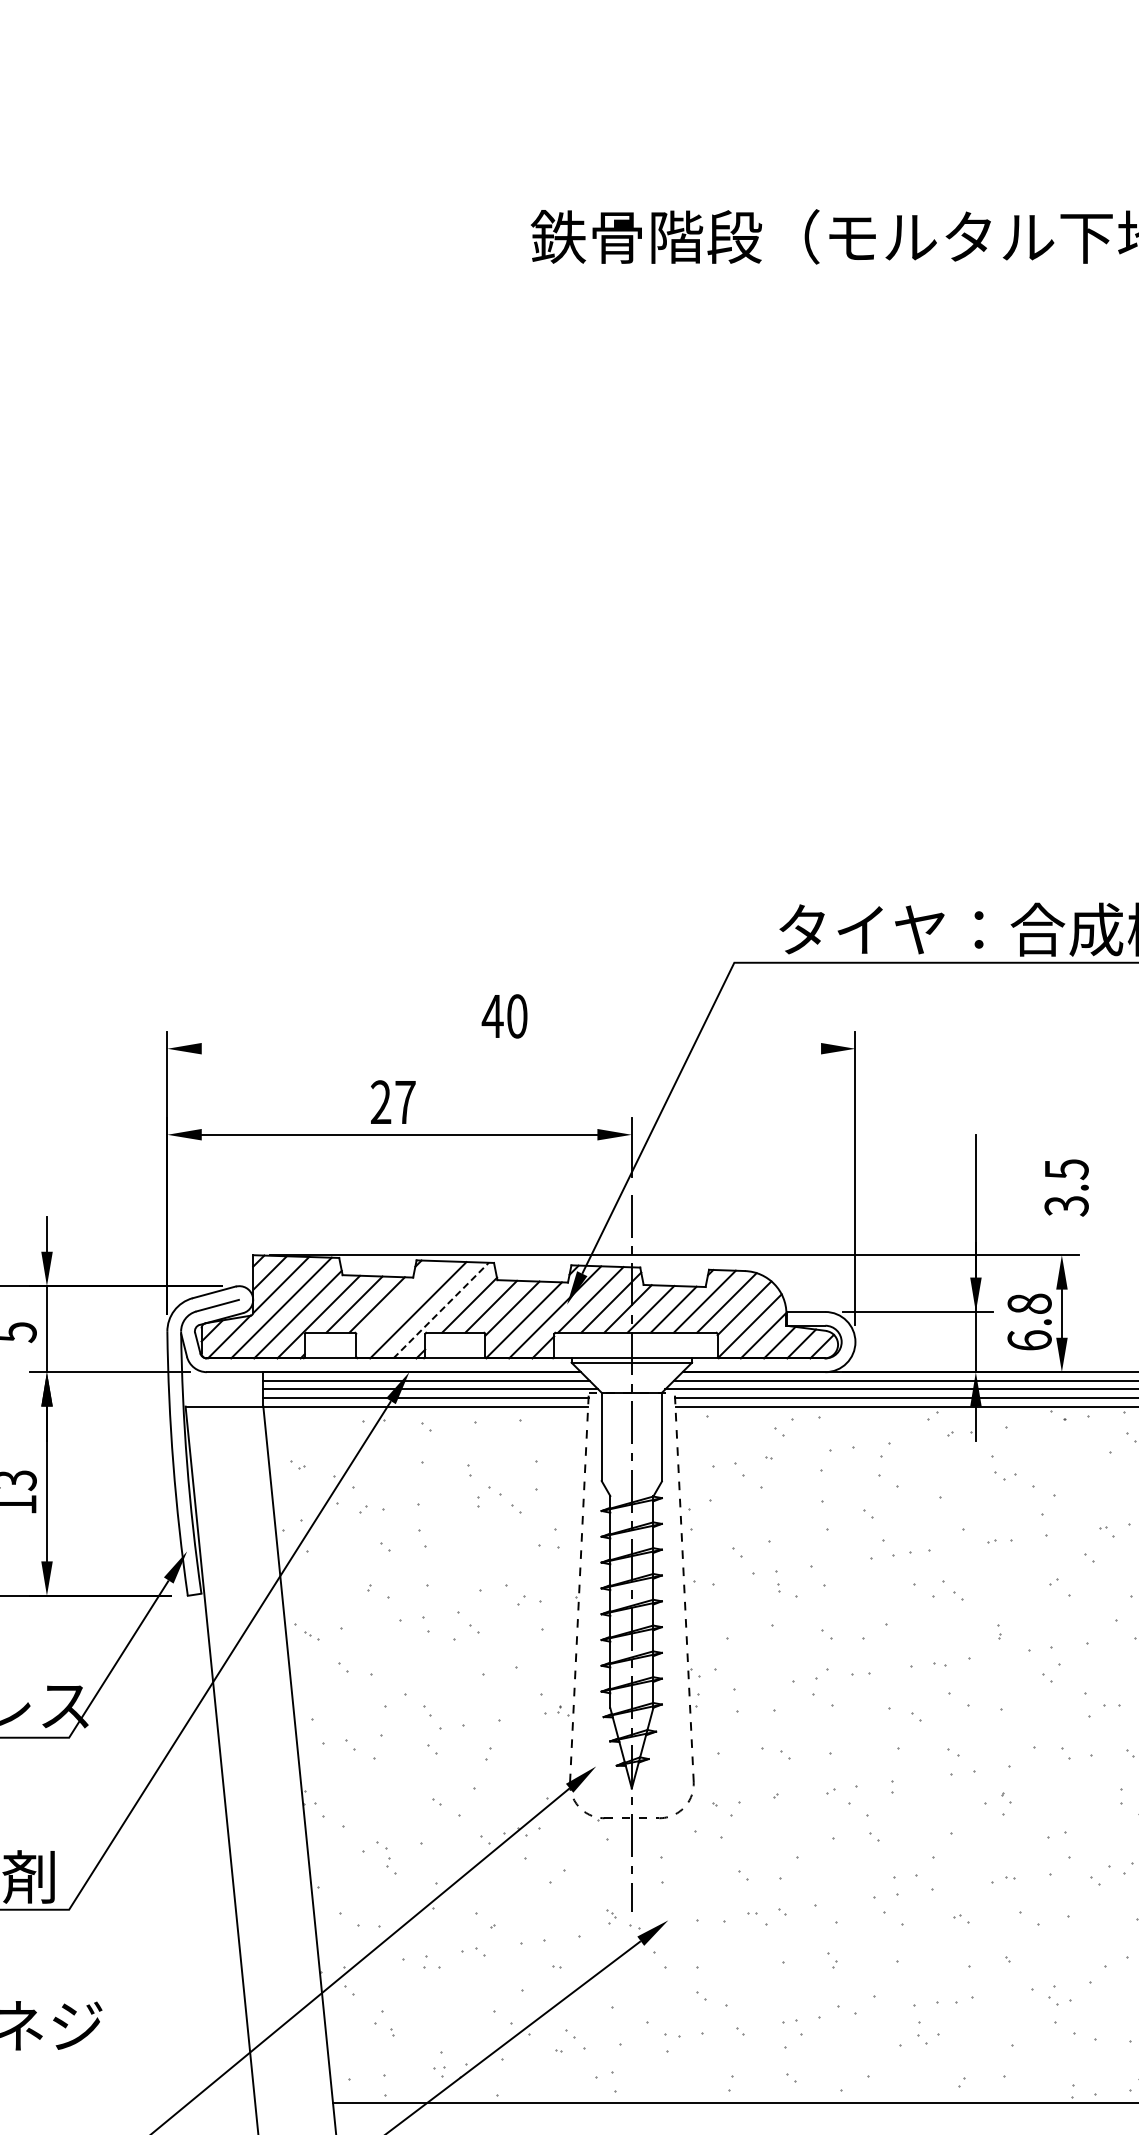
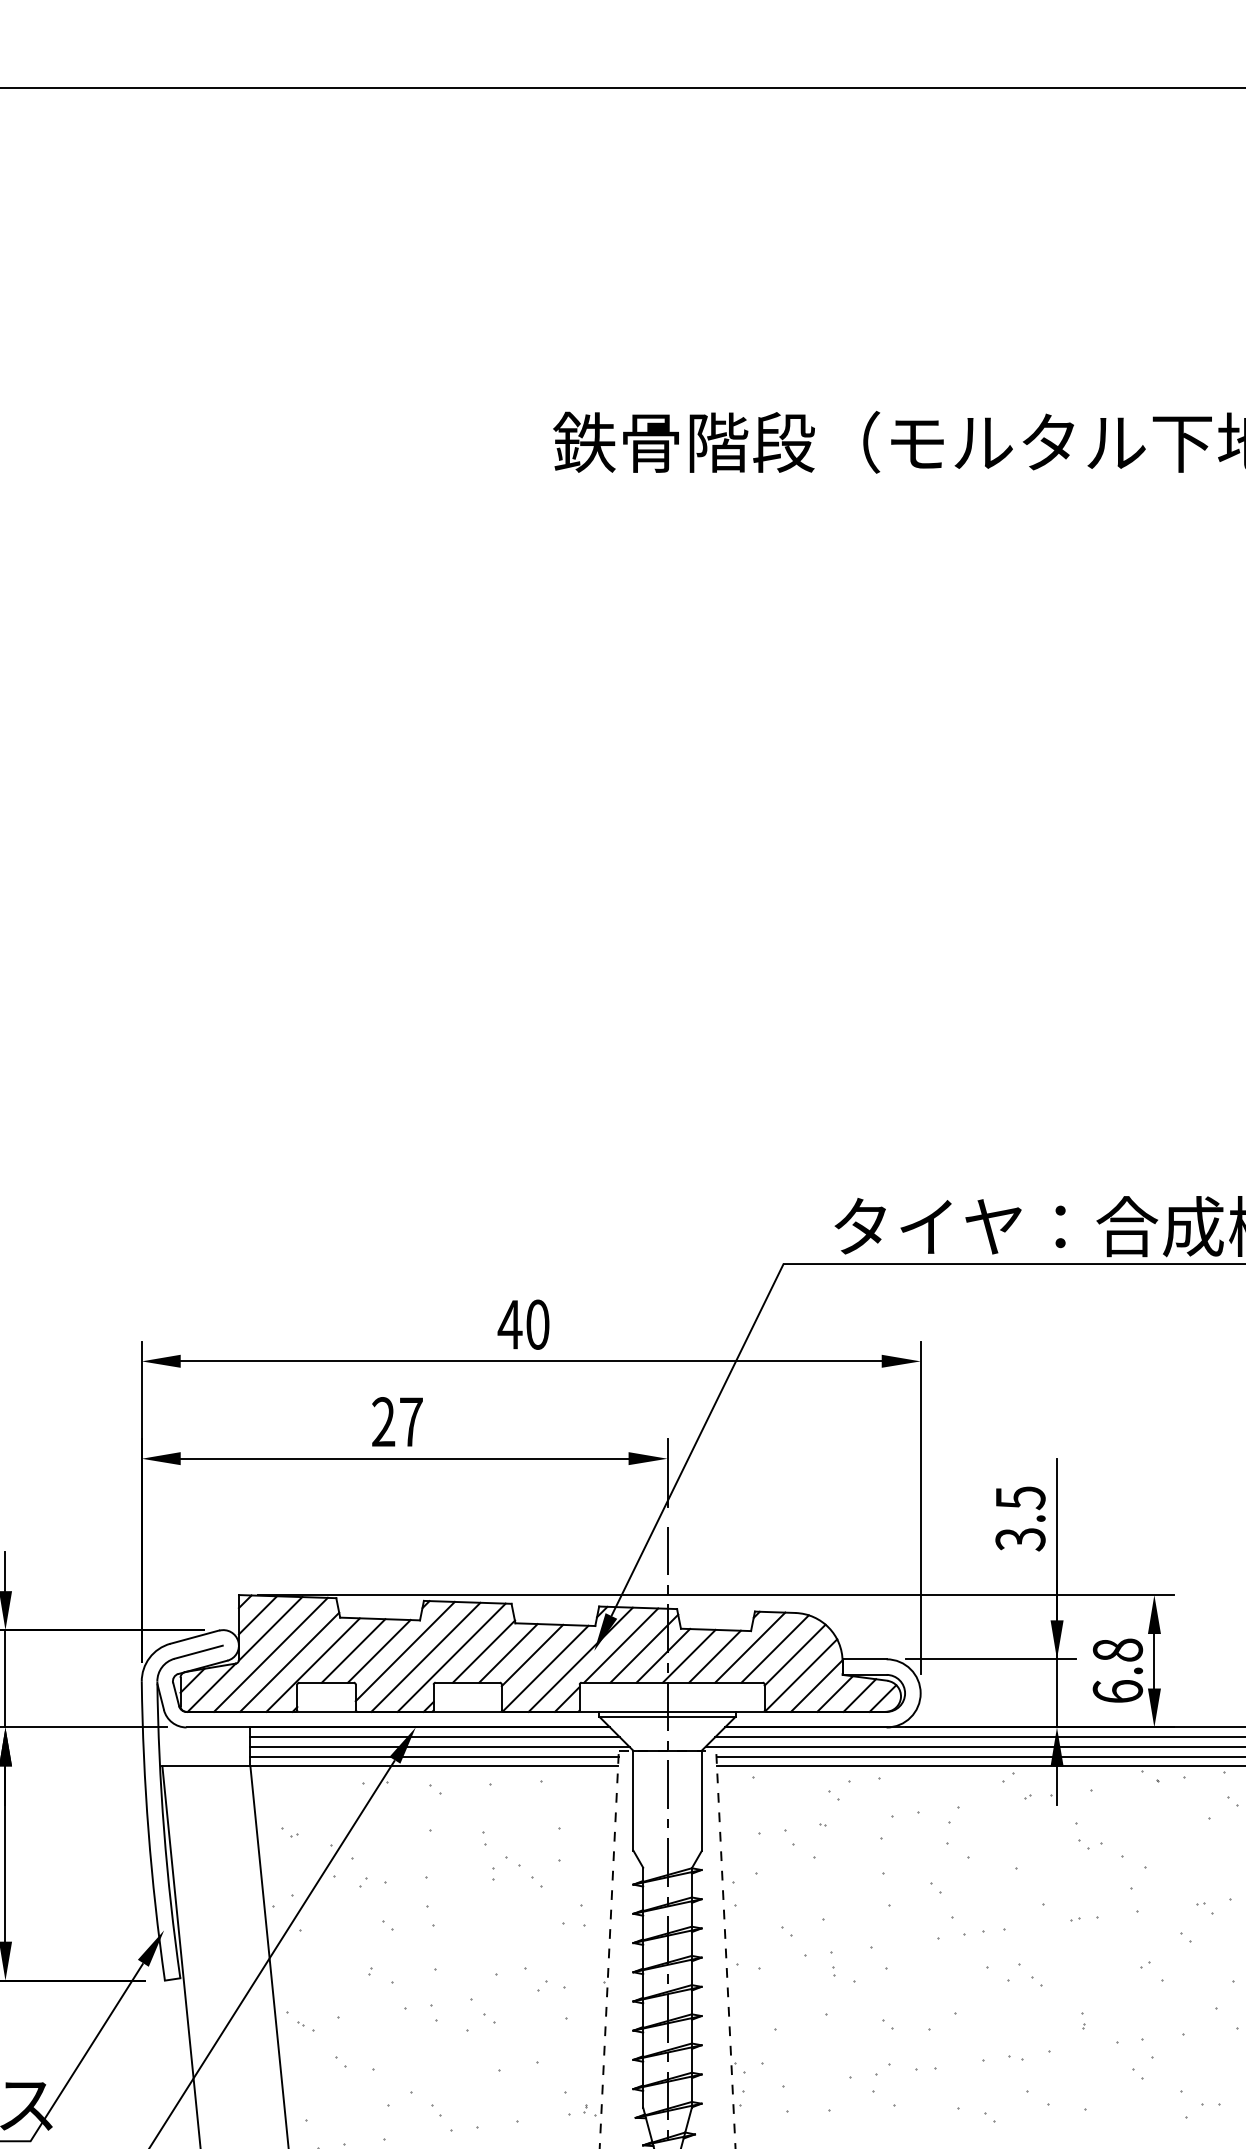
line: (511, 1048) -> (531, 1361), added
text: (1066, 1187) -> (1020, 1518), moved
line: (399, 1304) -> (404, 1650), added
line: (441, 1310) -> (452, 1657), dashed -> solid

